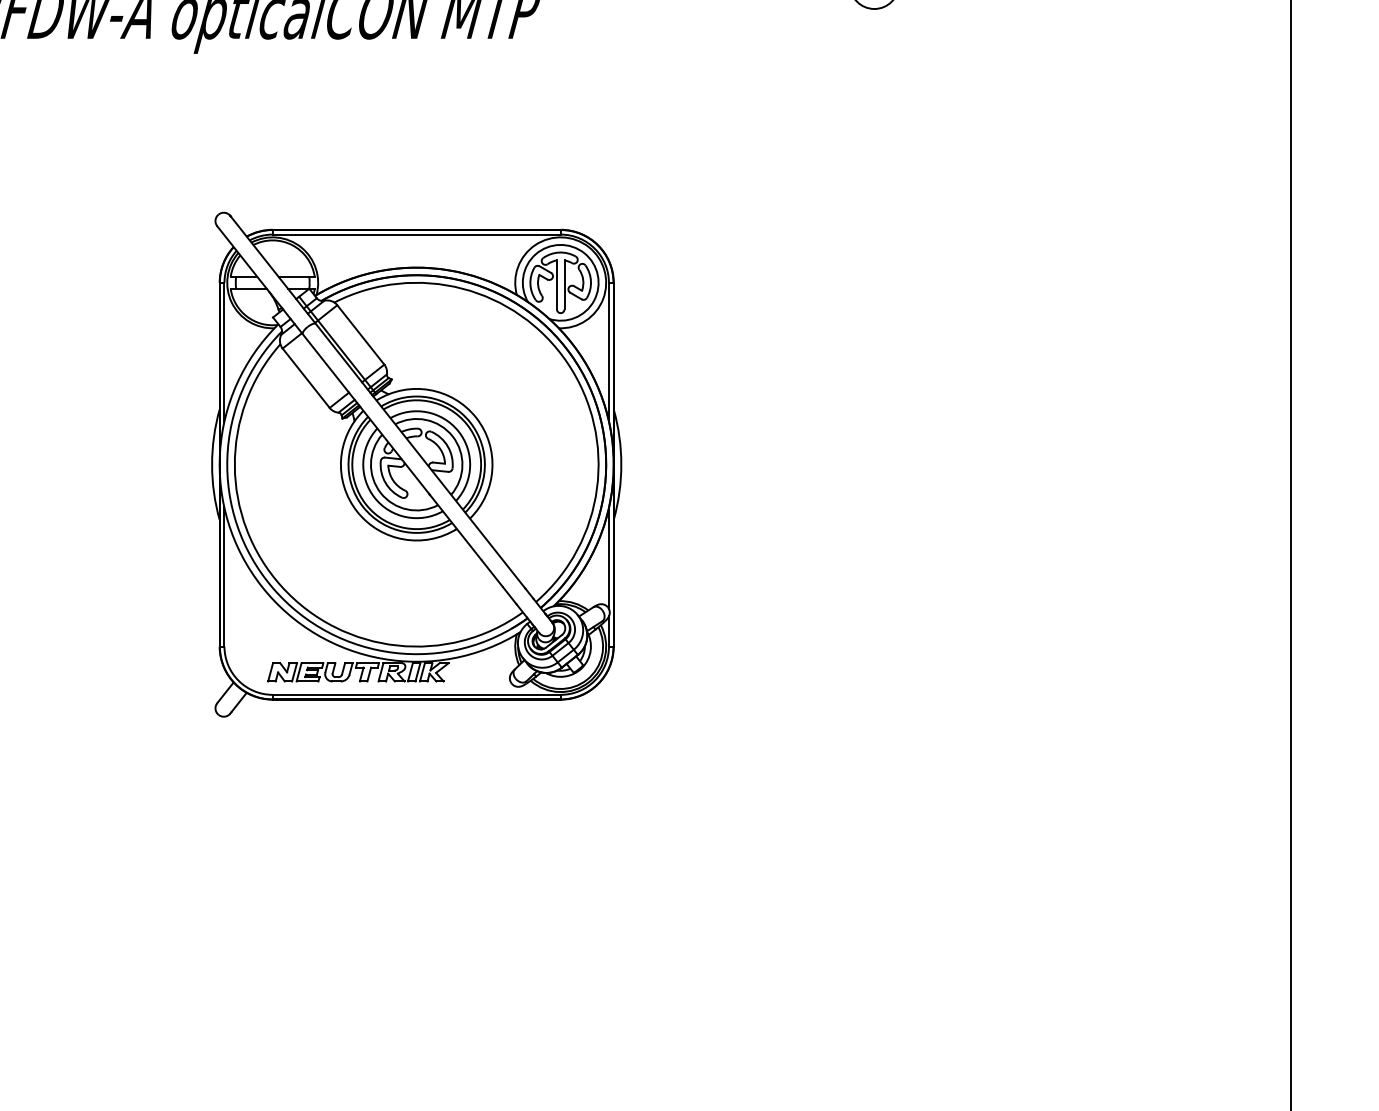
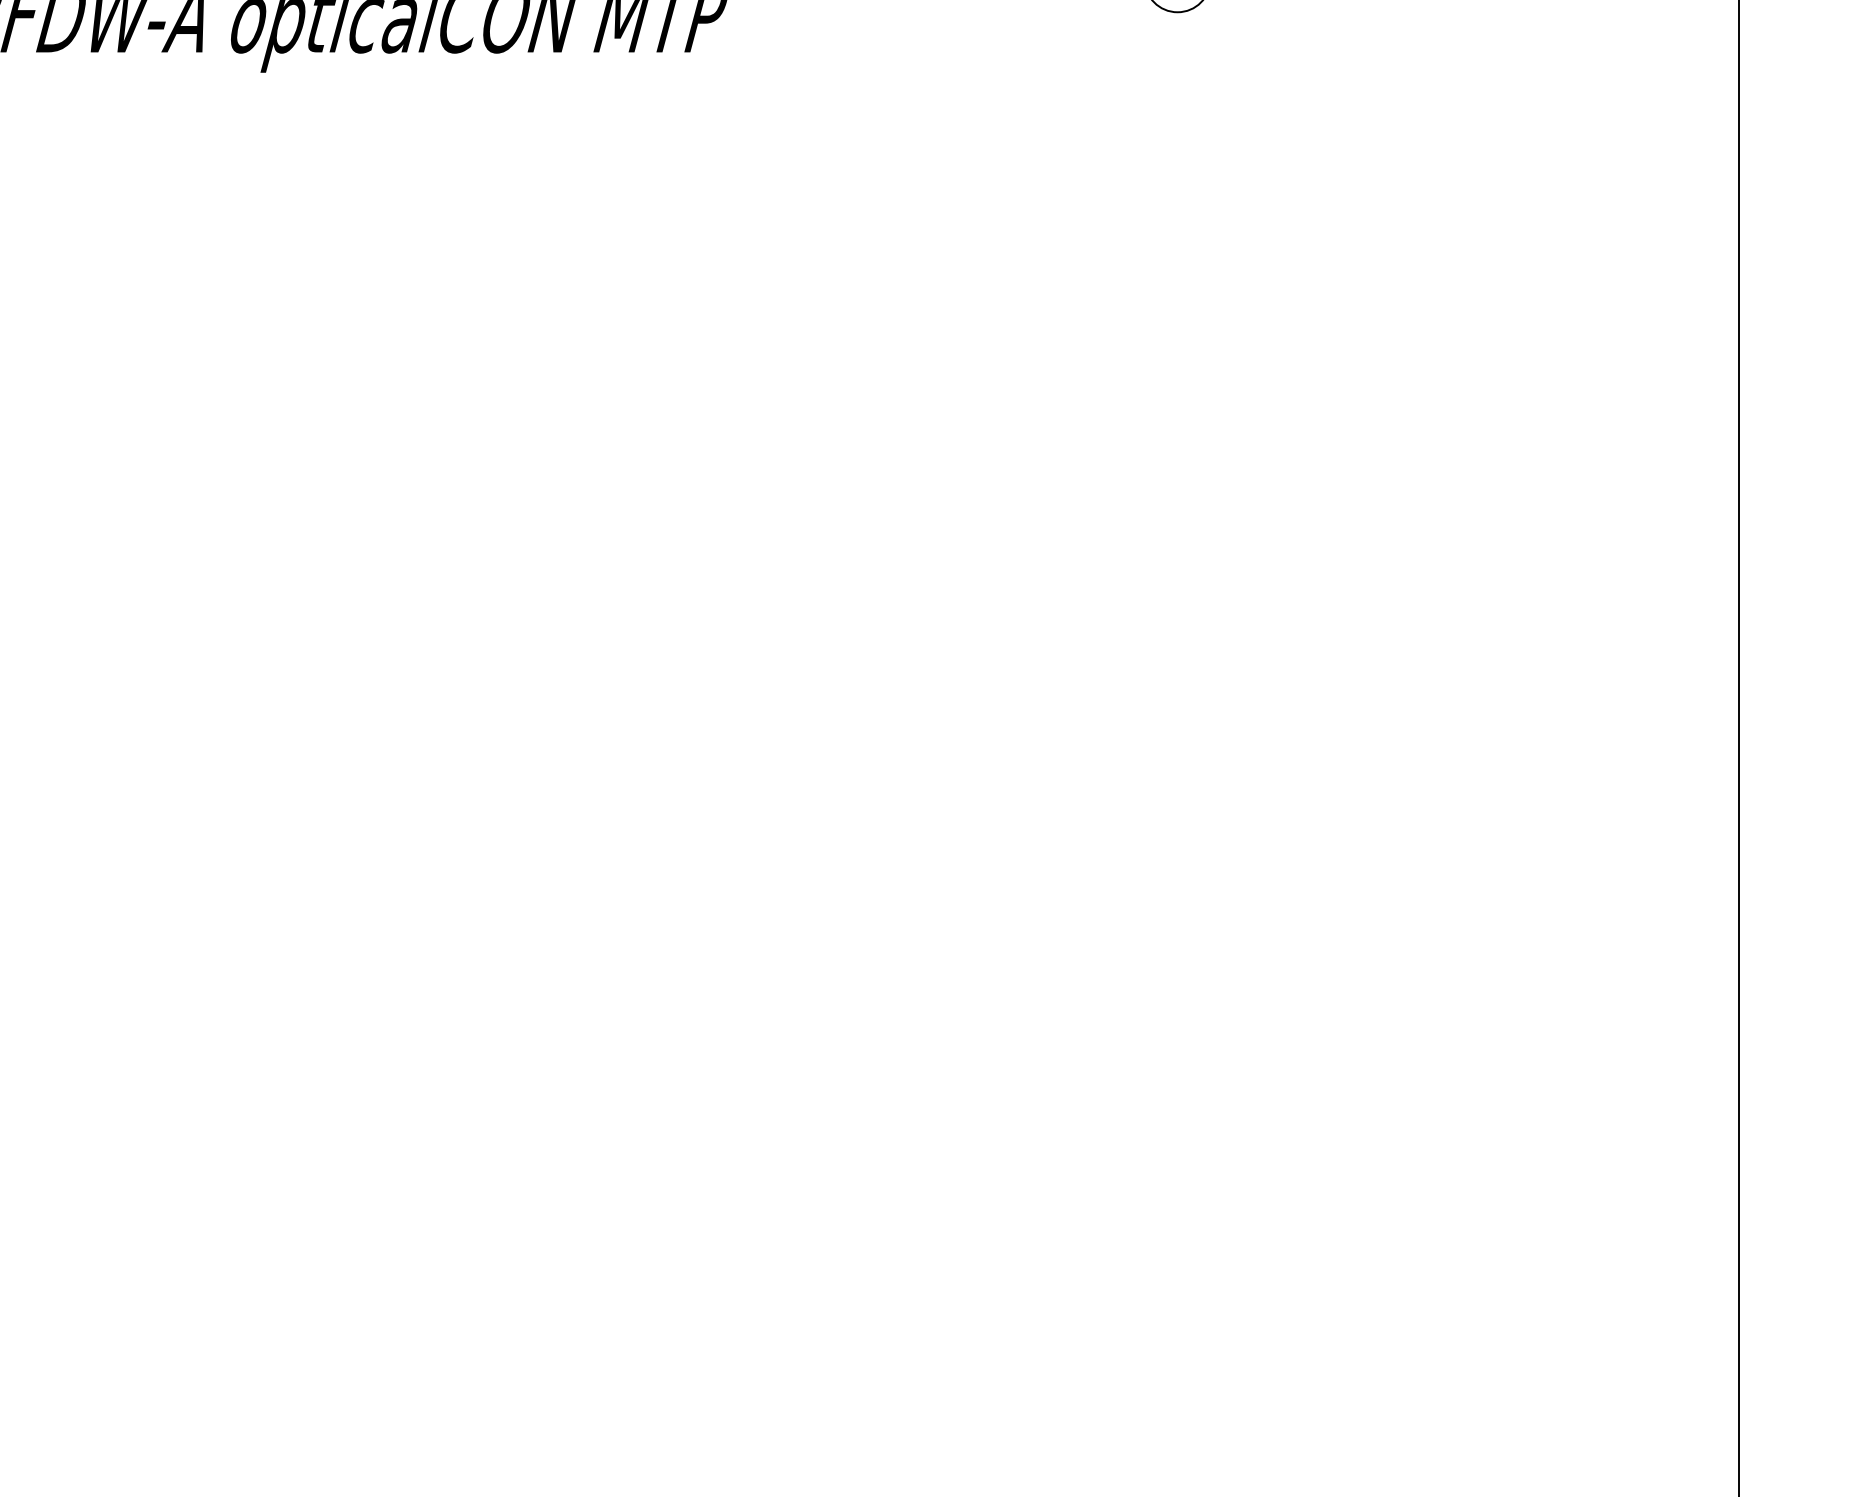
part: (416, 464) -> (560, 625), removed

